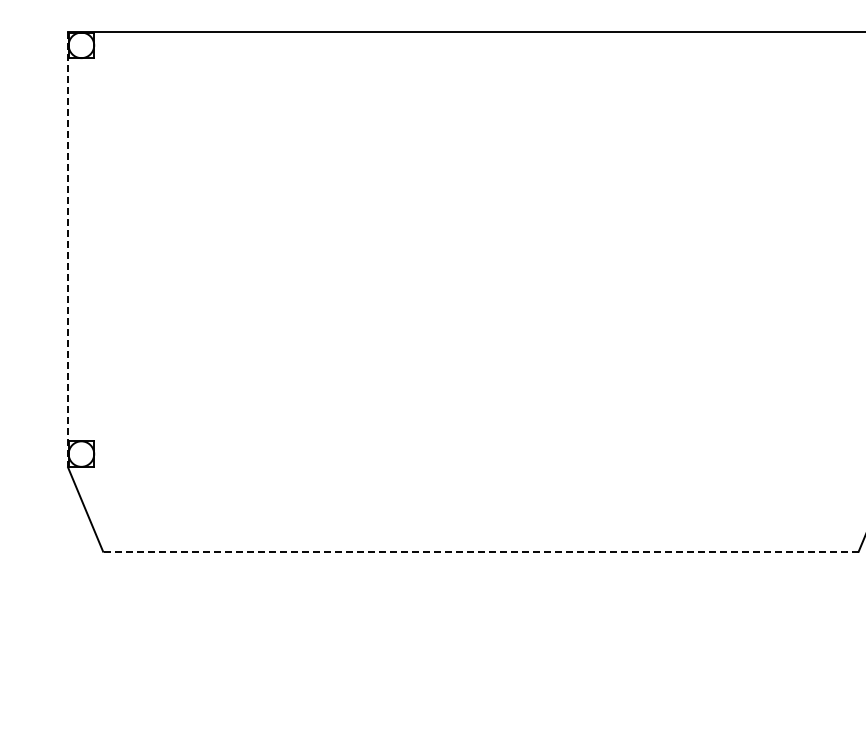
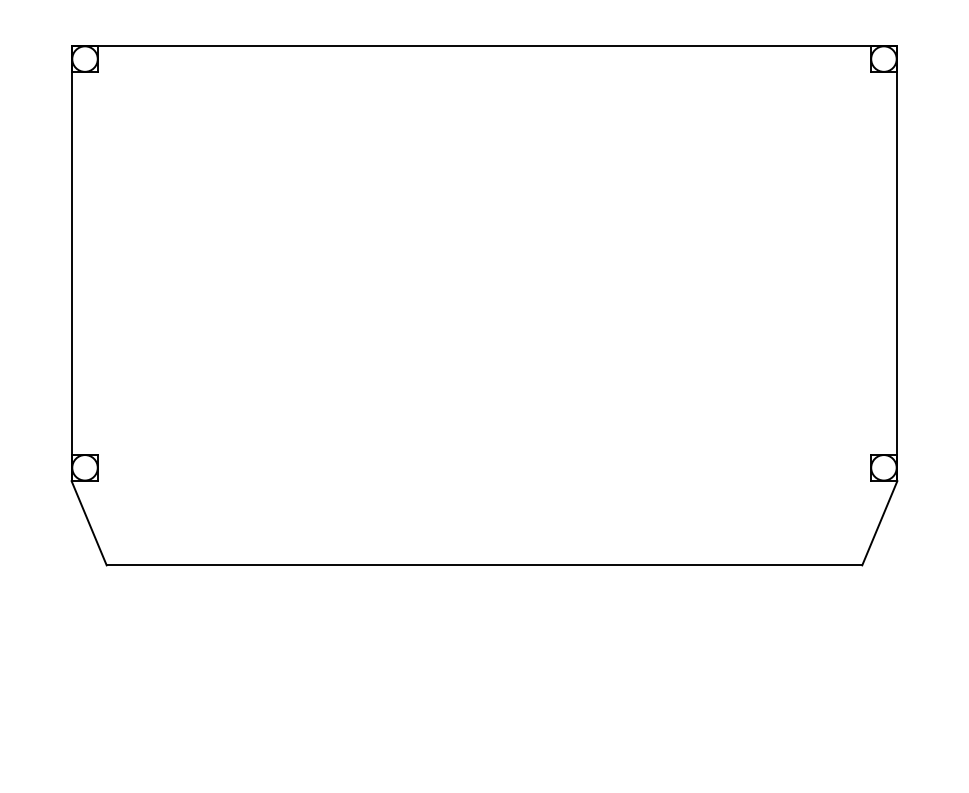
line: (67, 249) -> (71, 263), dashed -> solid
line: (480, 551) -> (484, 565), dashed -> solid

